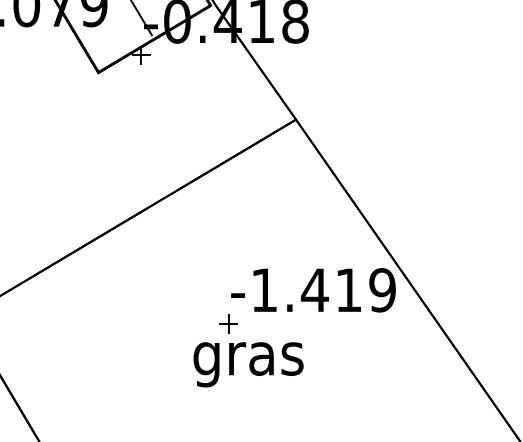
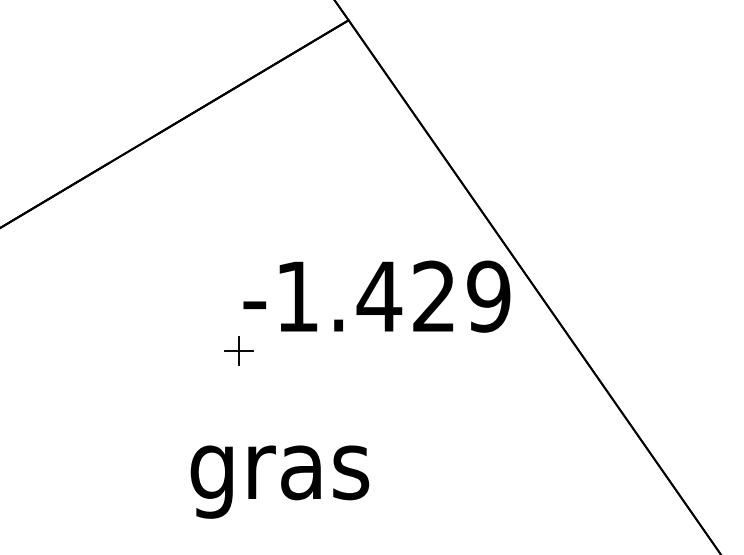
text: (348, 289) -> (433, 295), -1.419 -> -1.429
text: (248, 364) -> (279, 481), moved

